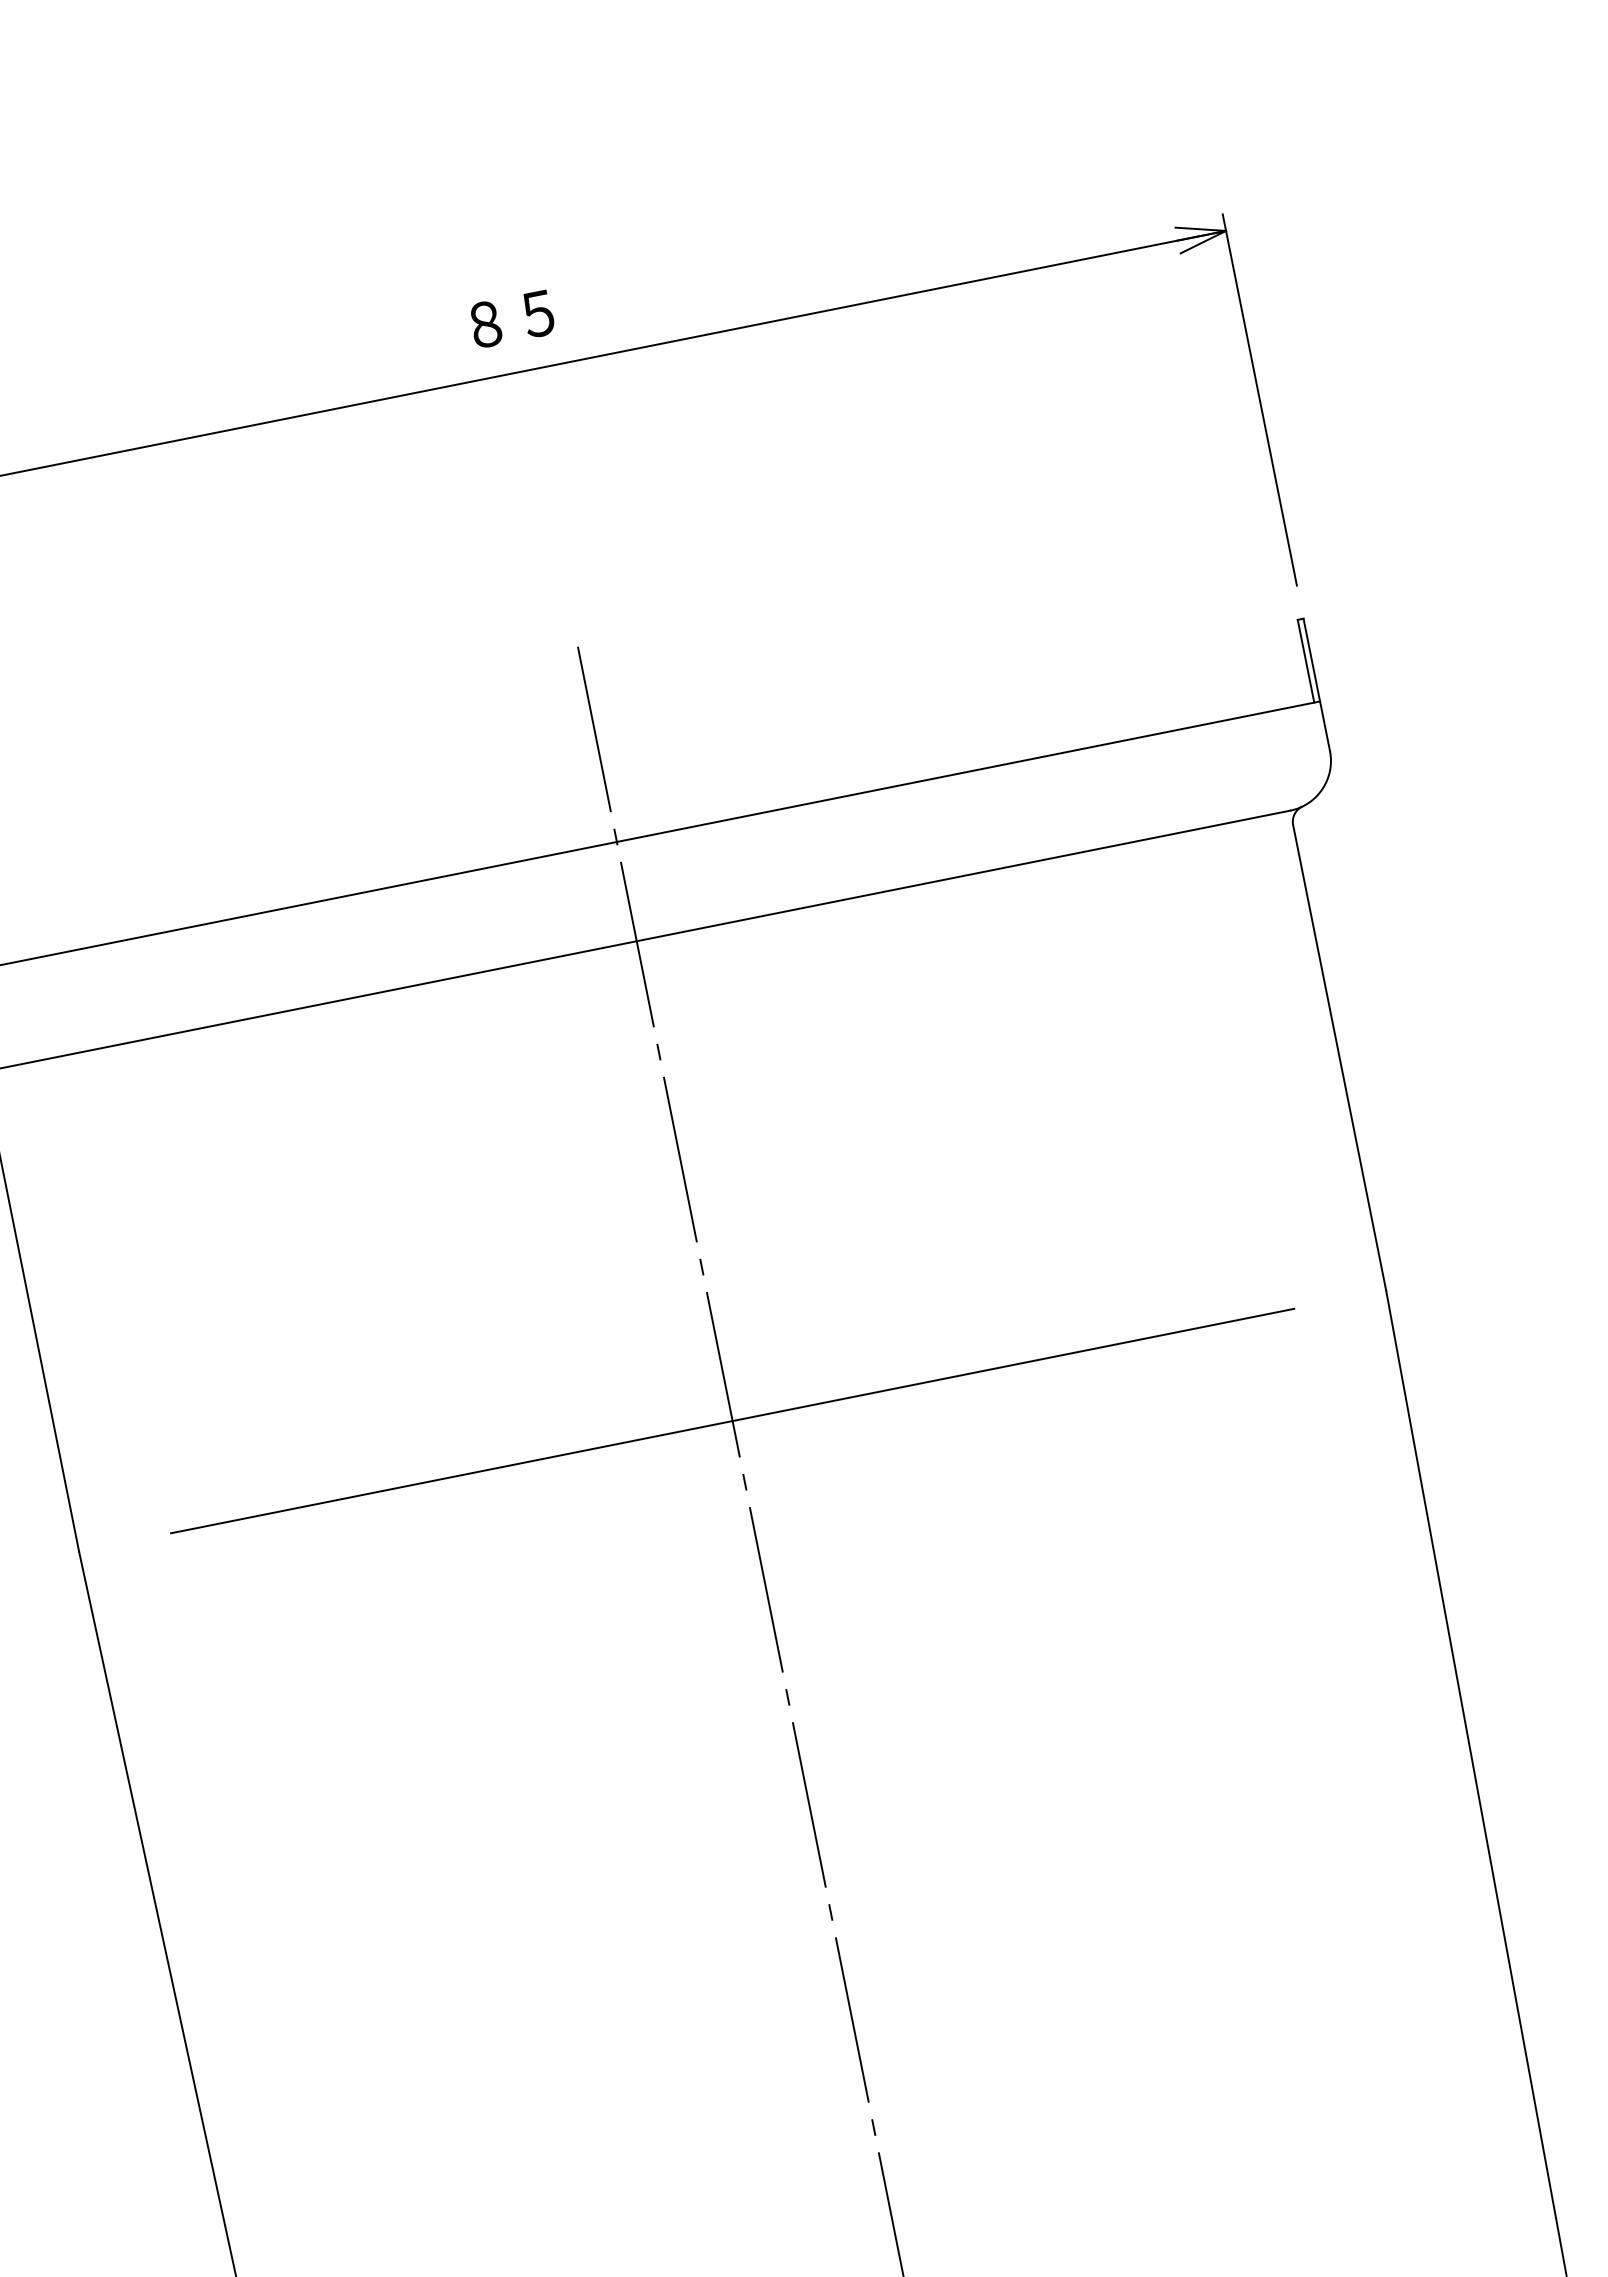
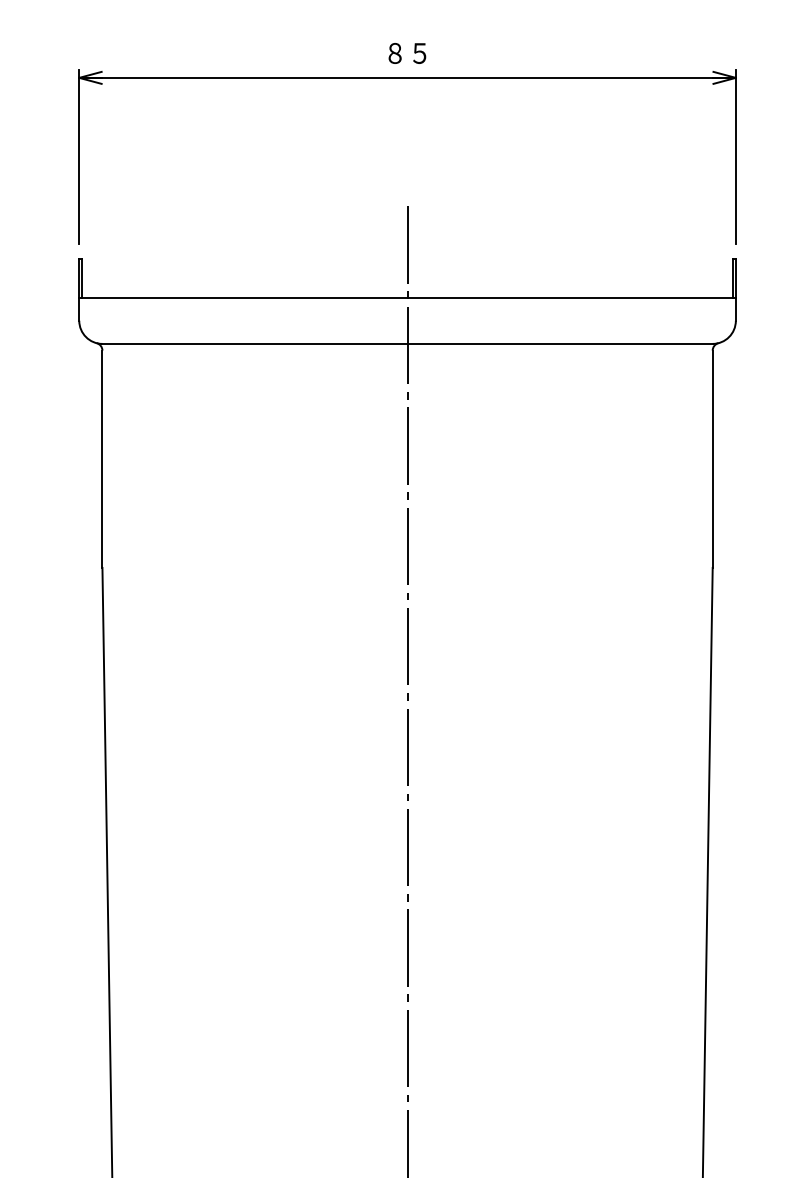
line: (732, 1420) -> (407, 567), removed

